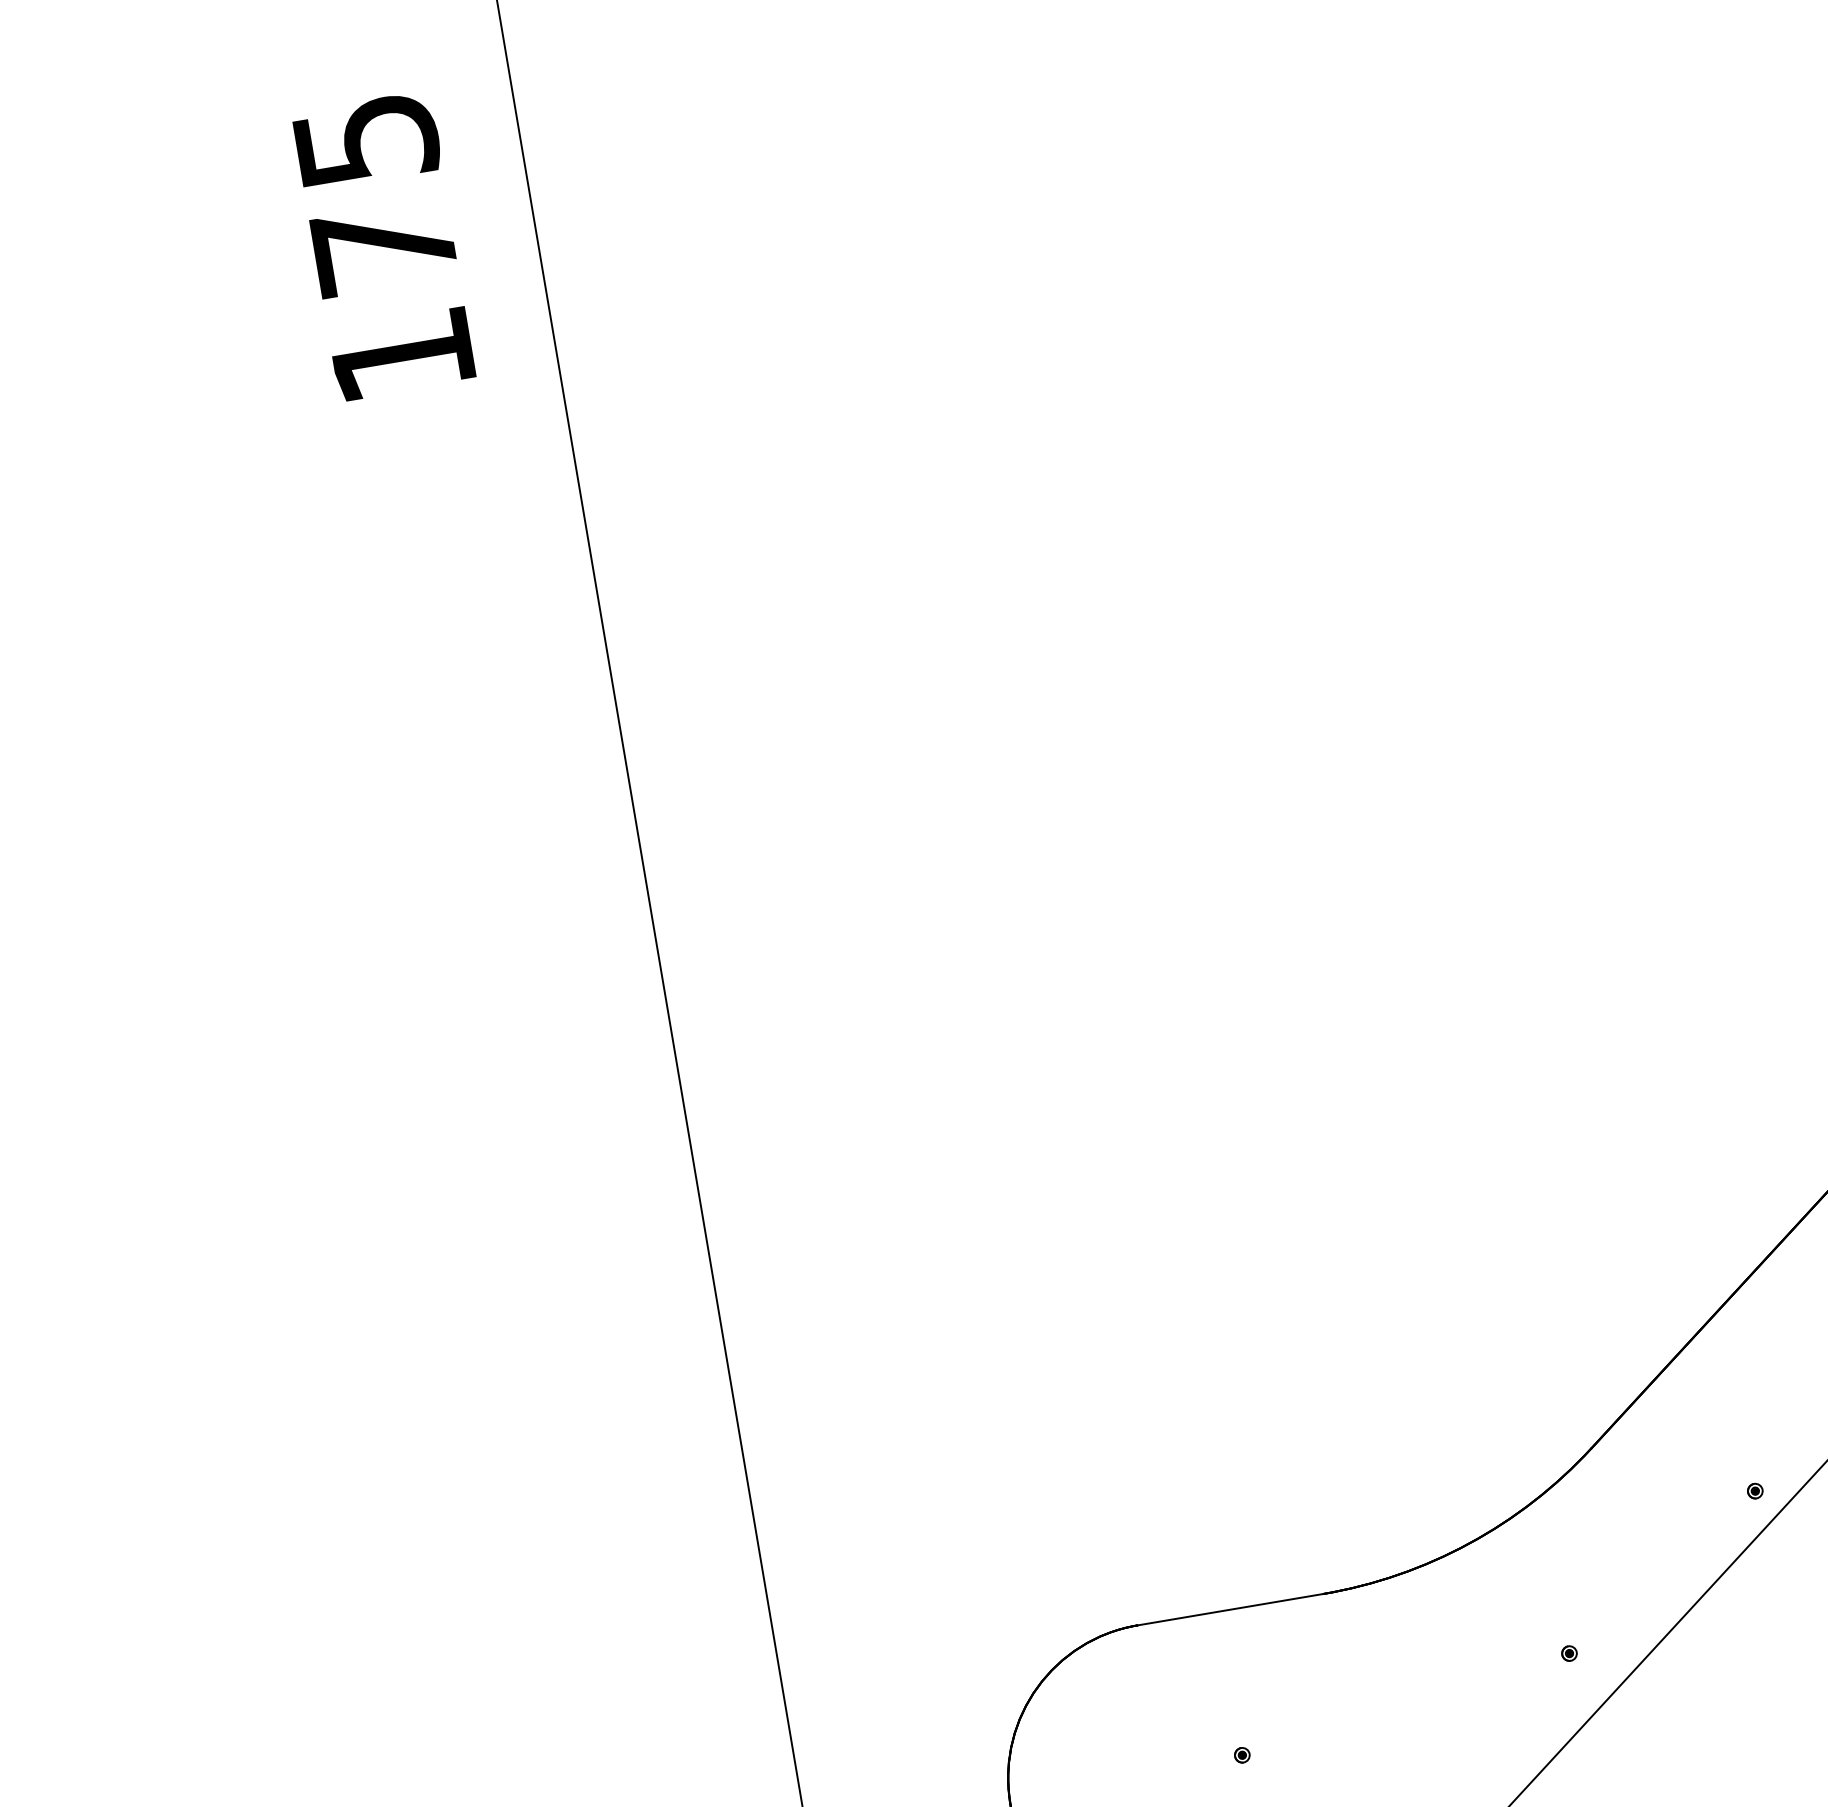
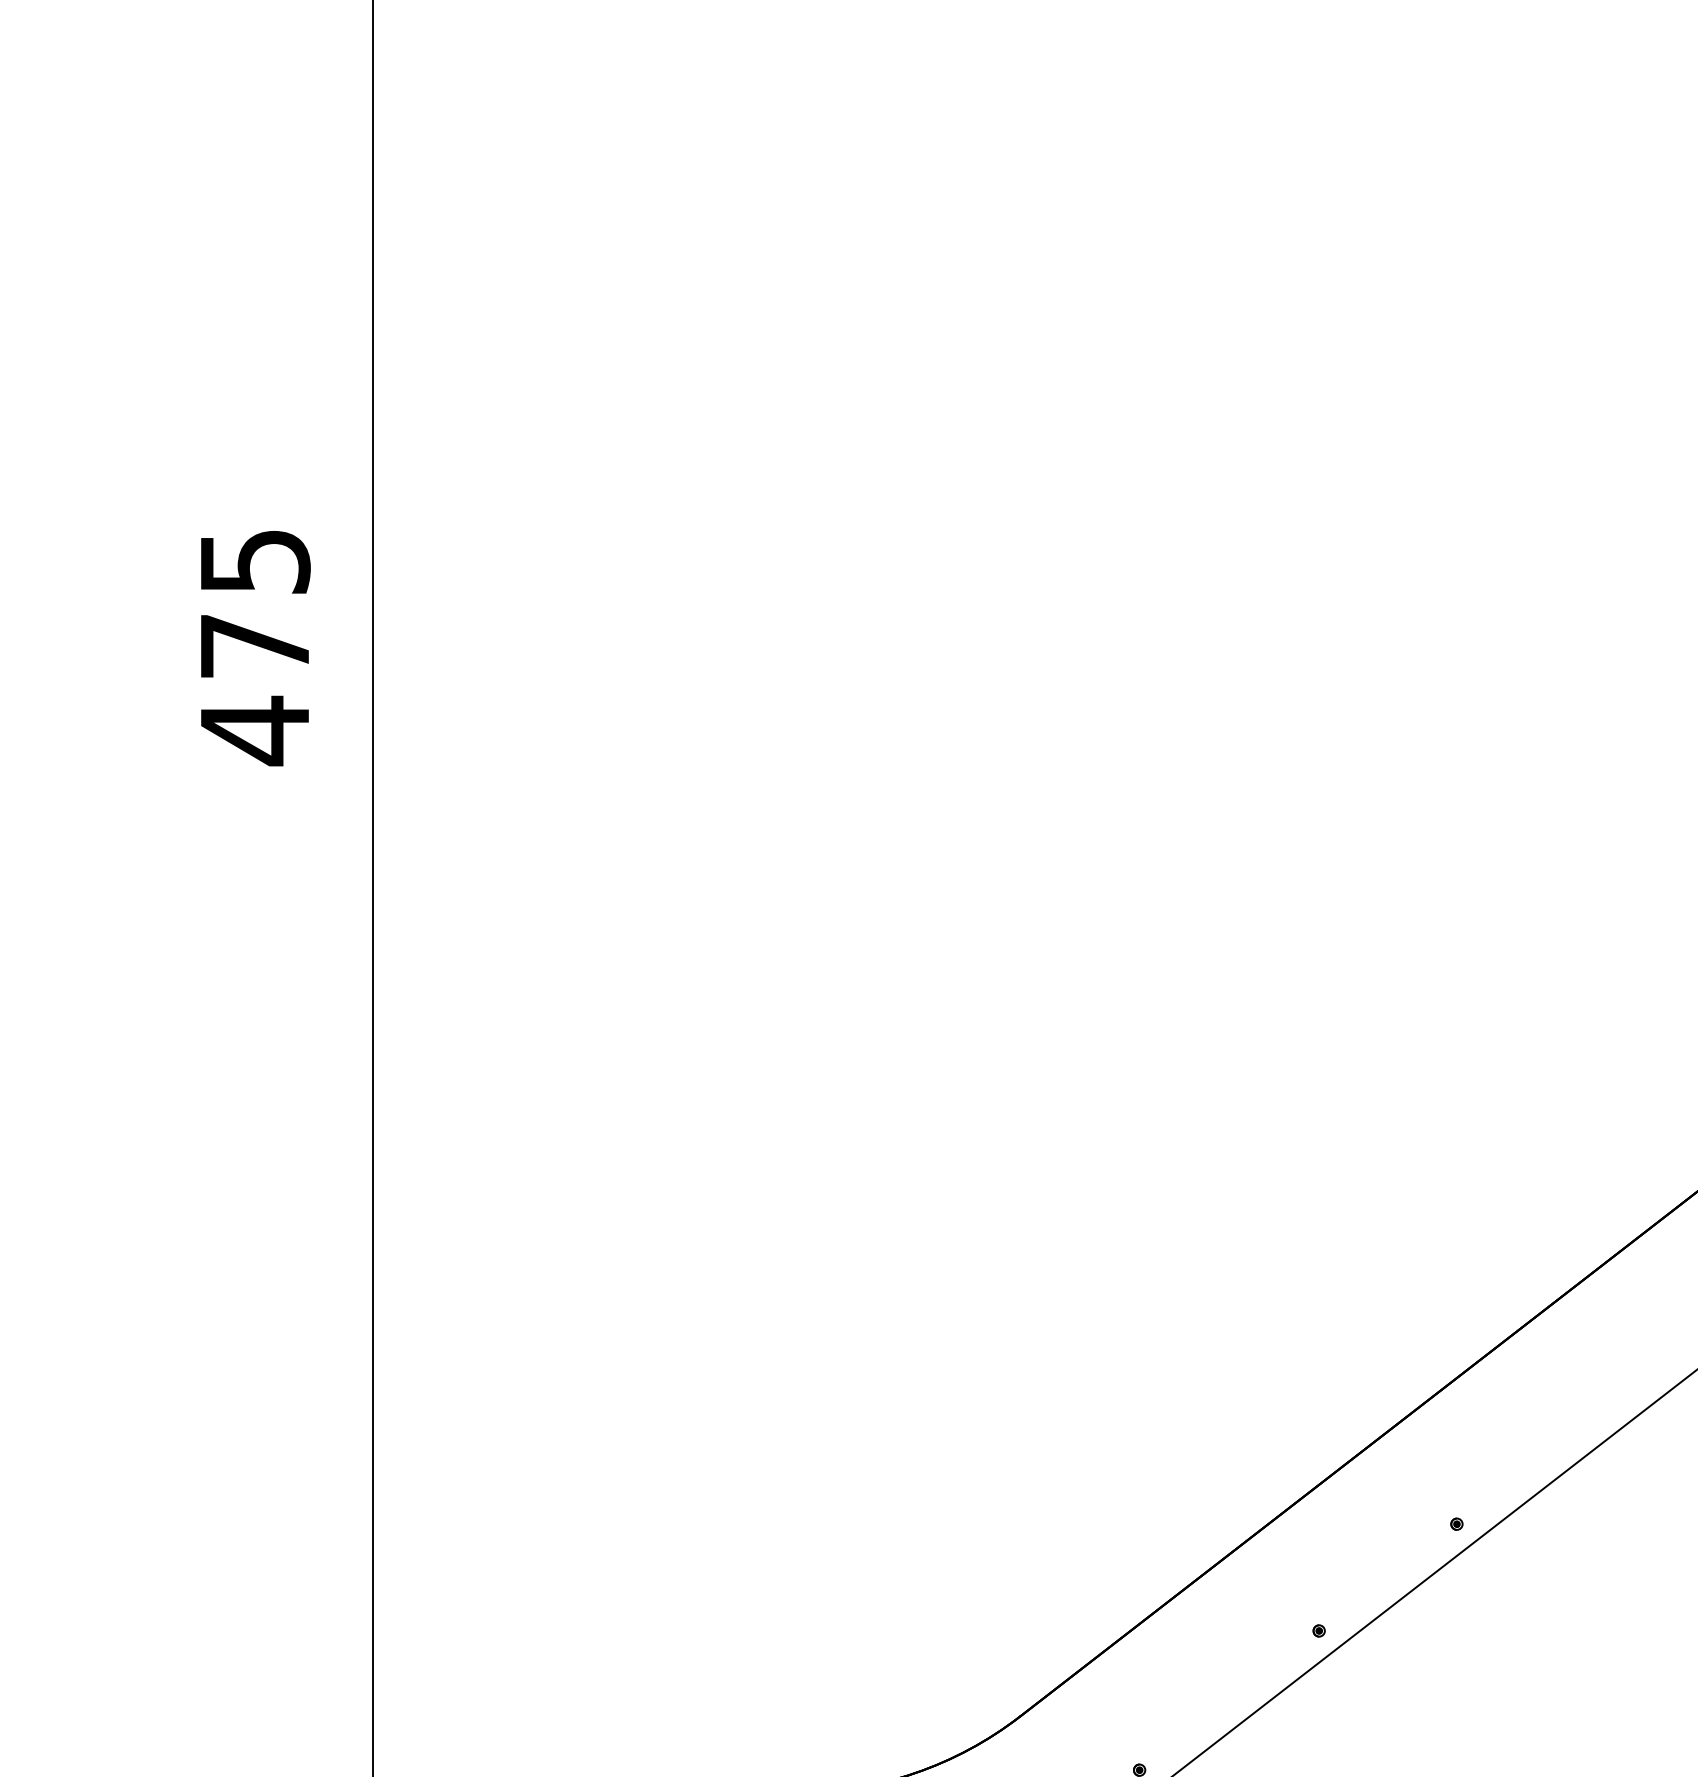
text: (401, 355) -> (254, 730), 175 -> 475

